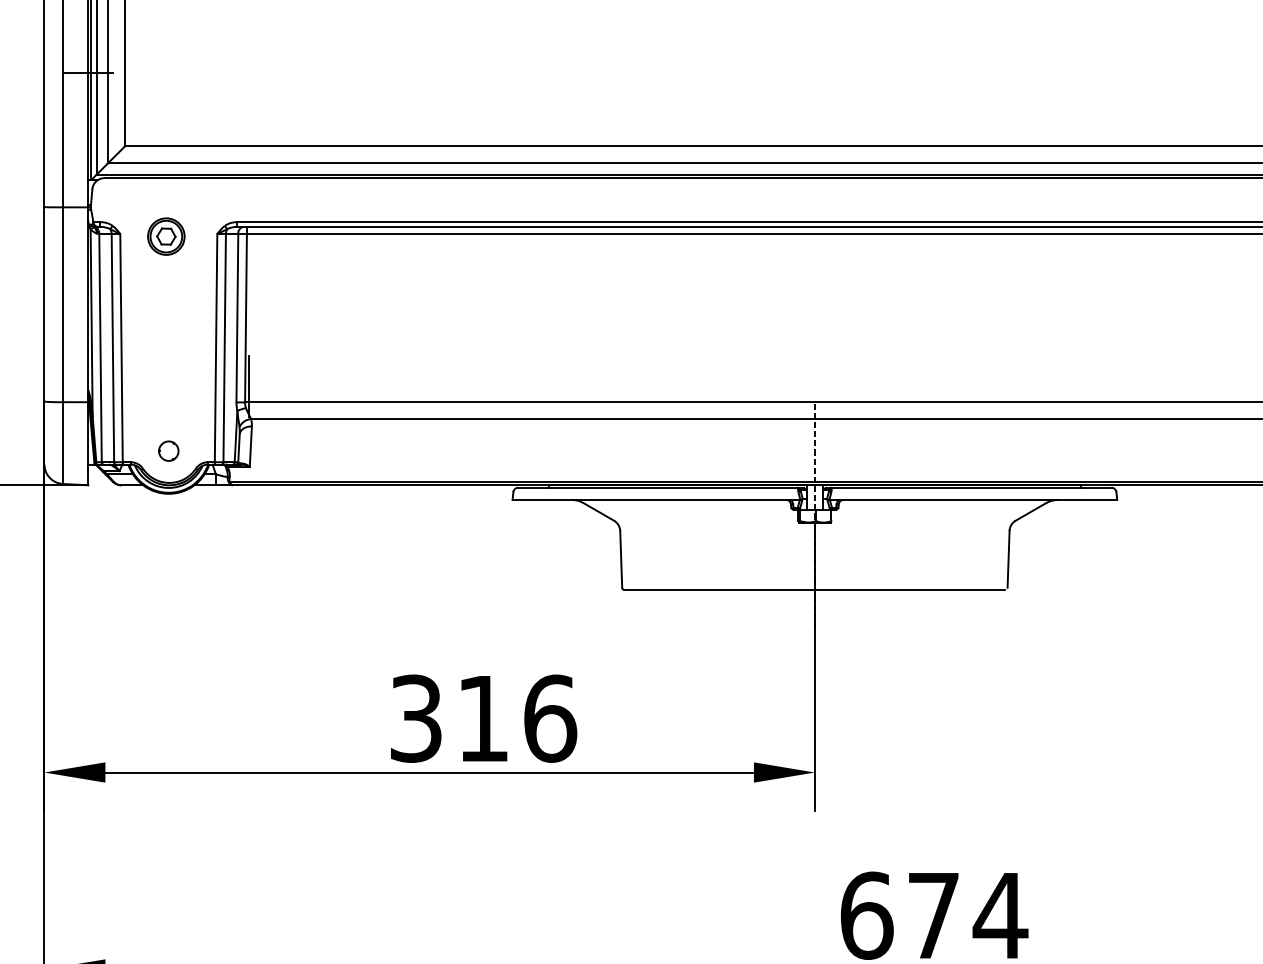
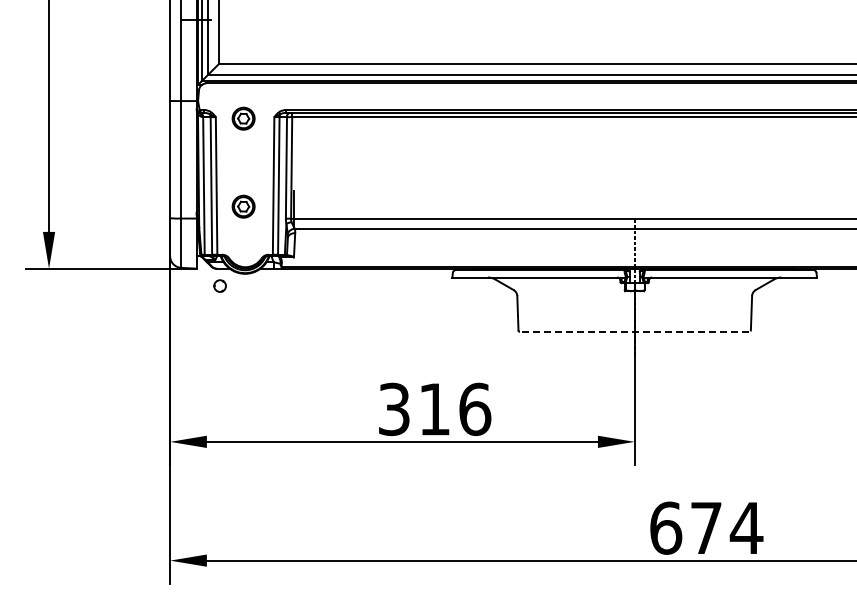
part: (166, 382) -> (243, 206), added
circle: (167, 450) -> (219, 285), moved
line: (814, 589) -> (634, 331), solid -> dashed

